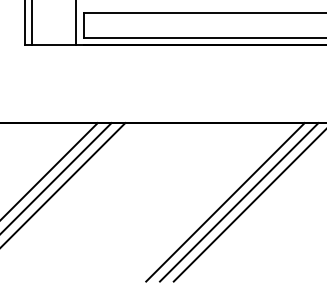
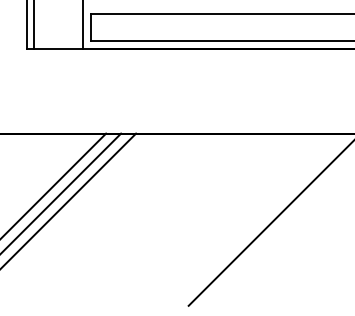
line: (225, 202) -> (244, 219), removed
line: (238, 202) -> (258, 219), removed

